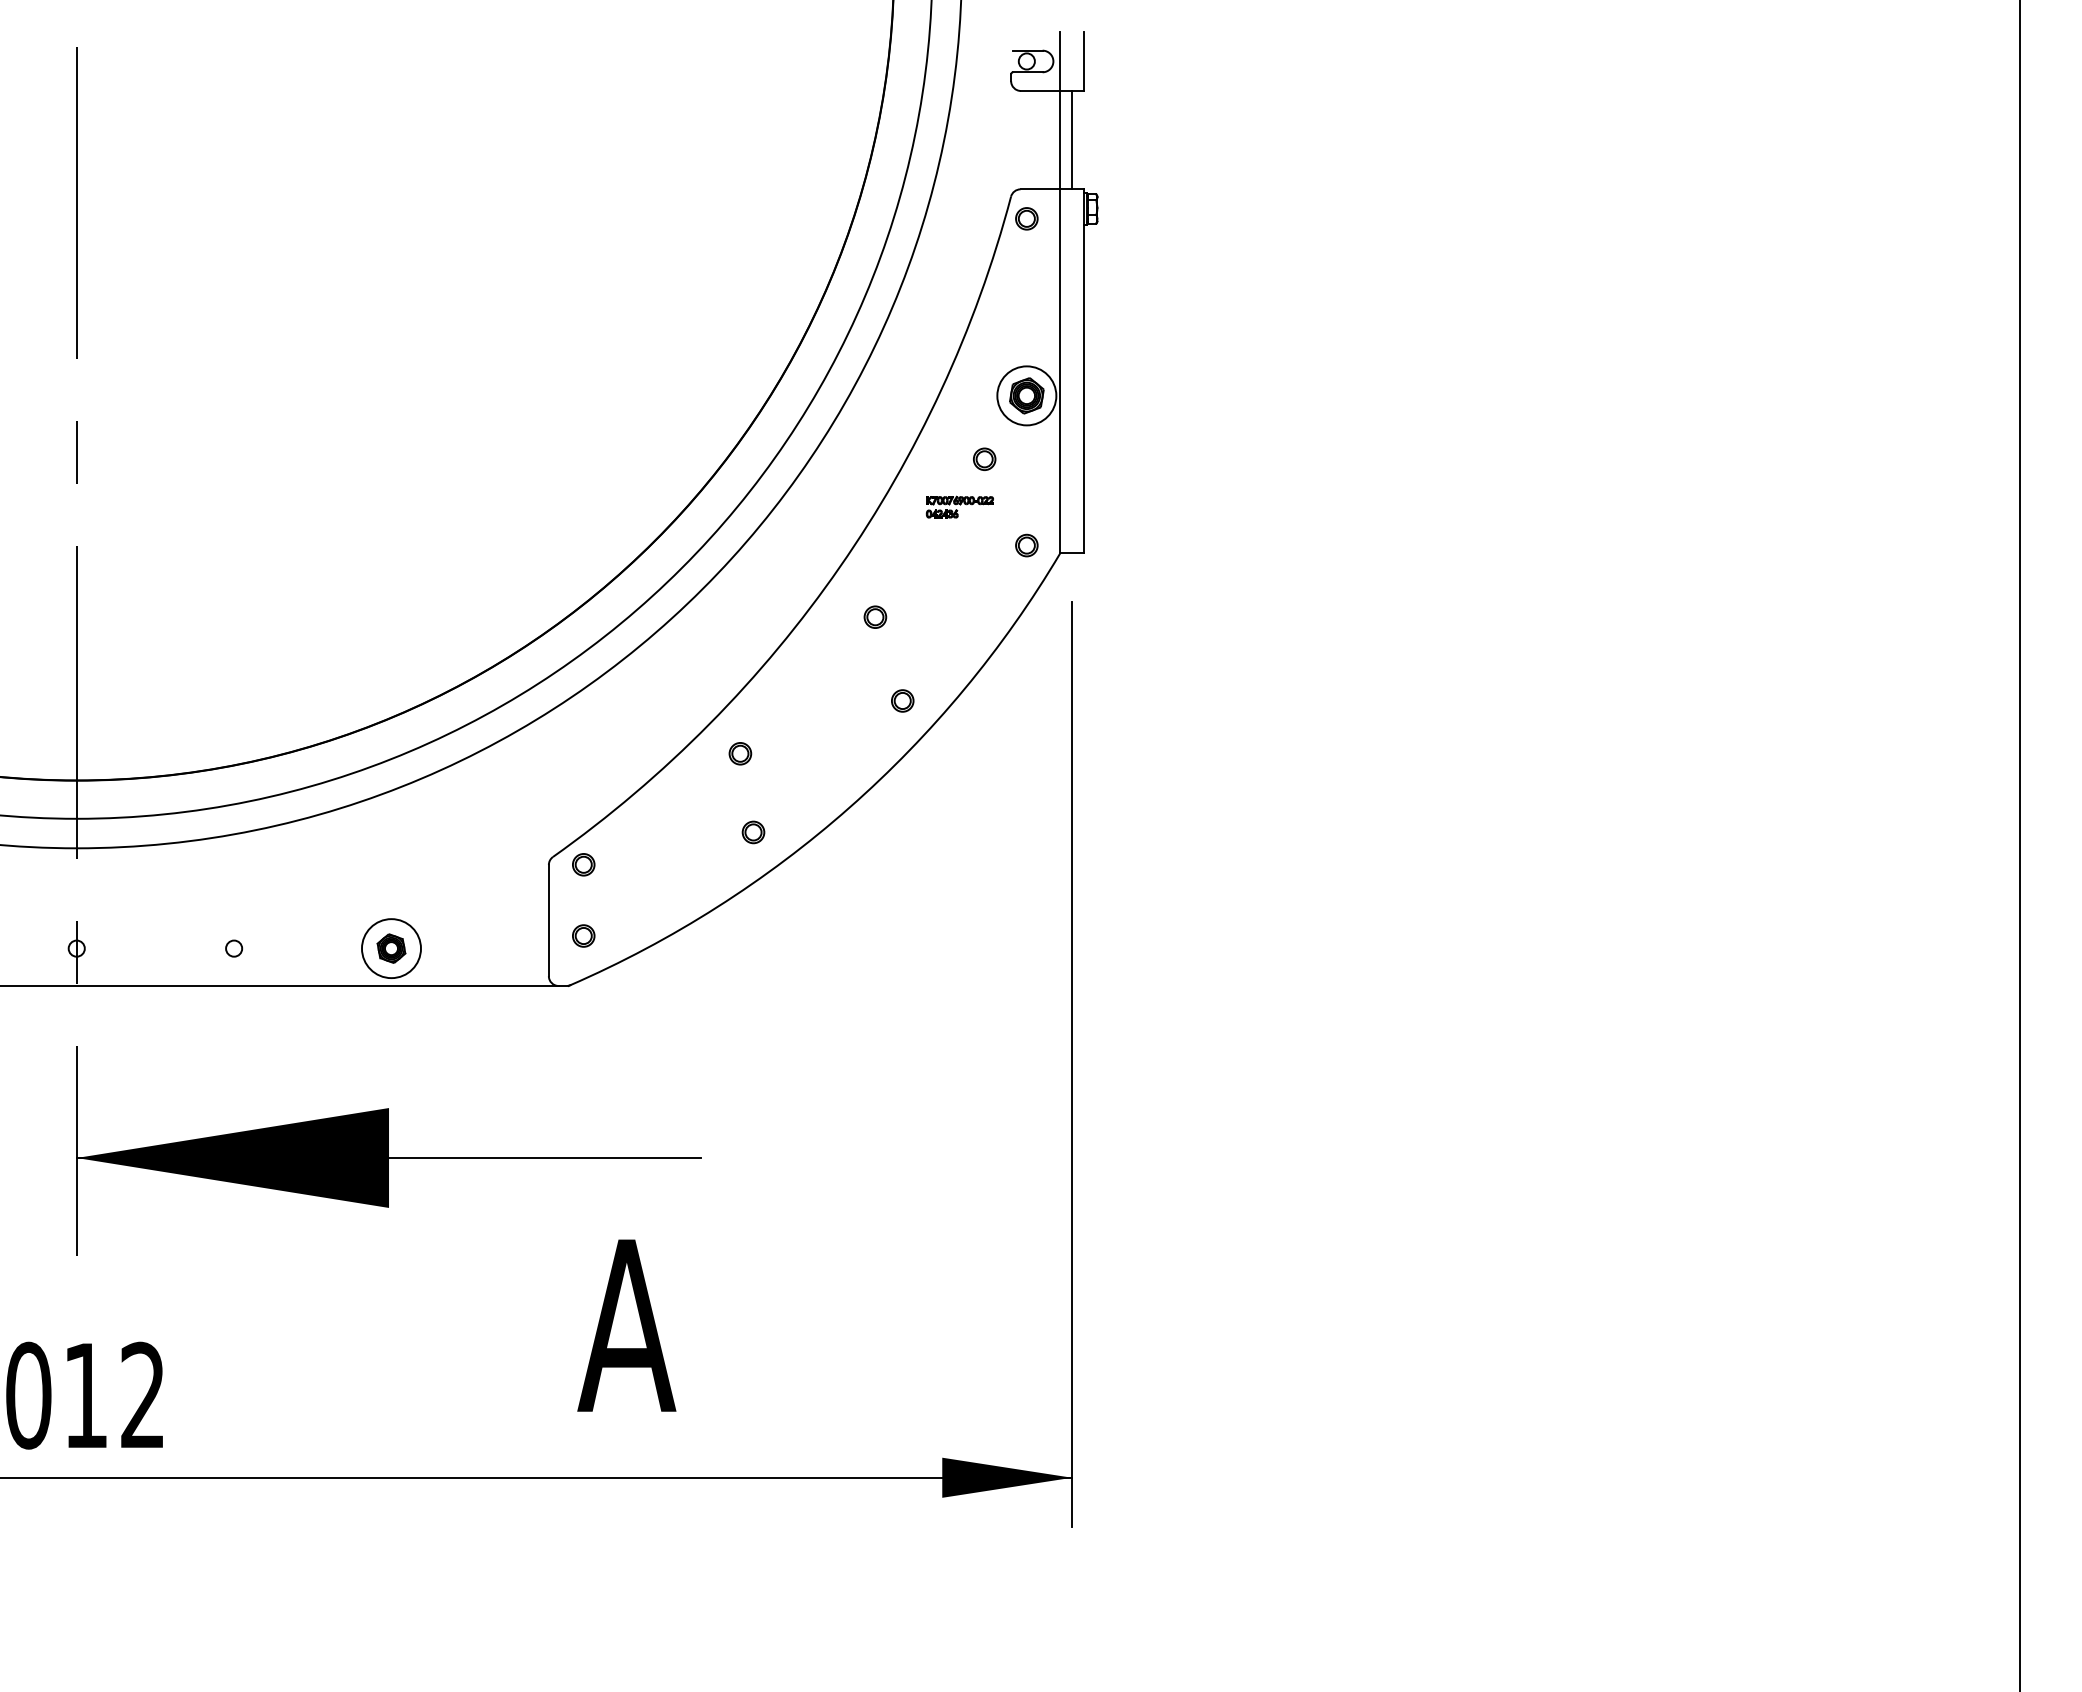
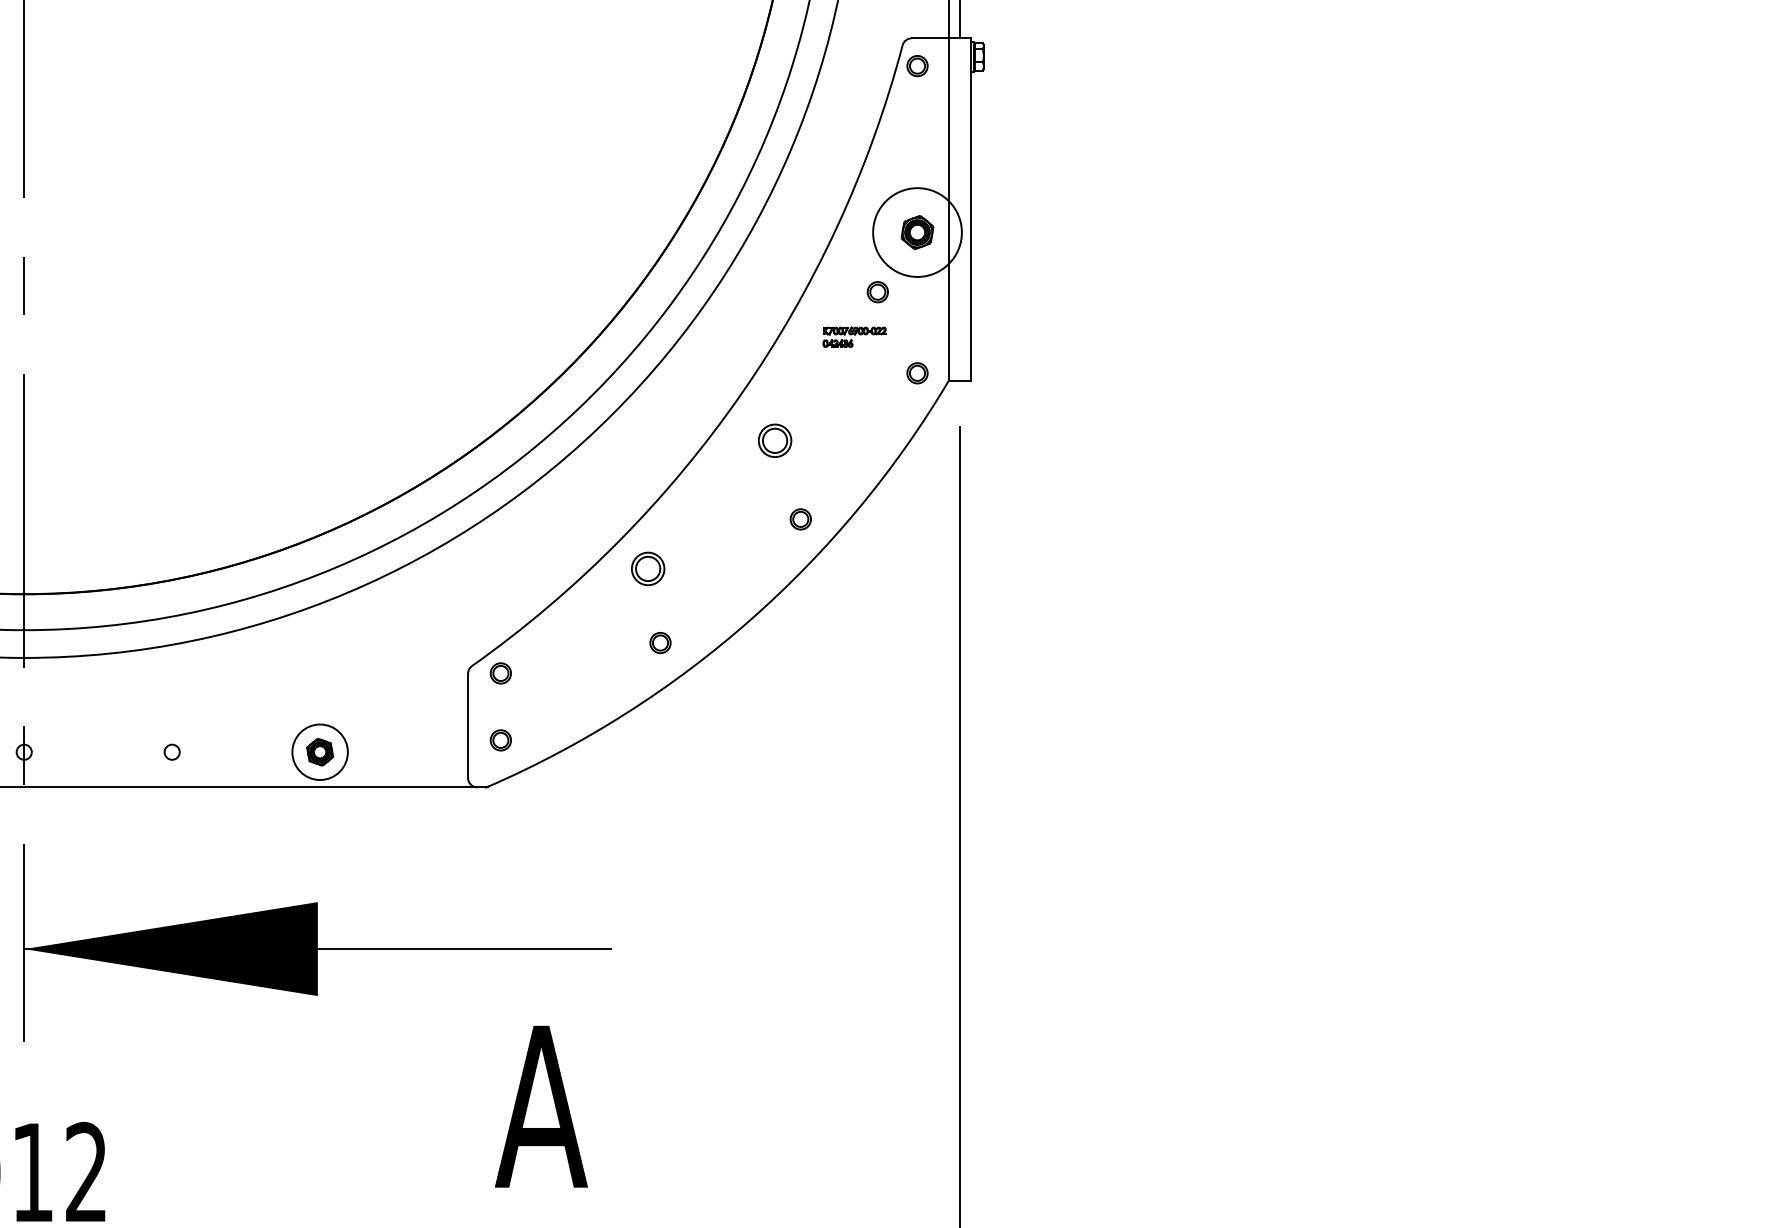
circle: (1026, 395) -> (917, 232), size x1.6
part: (875, 616) -> (775, 439), size x1.6
part: (740, 753) -> (648, 568), size x1.6

